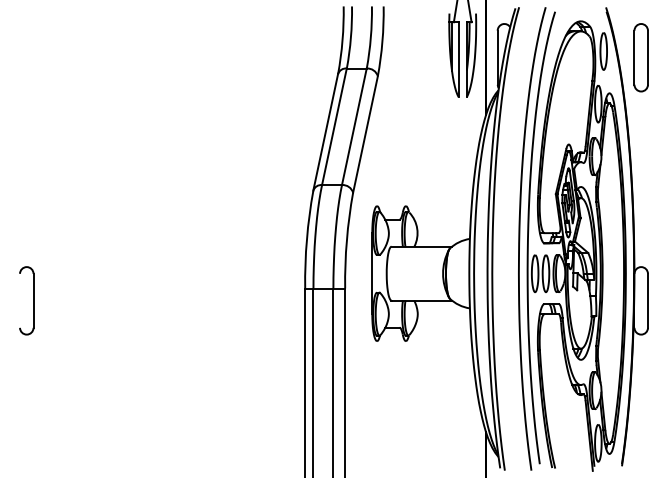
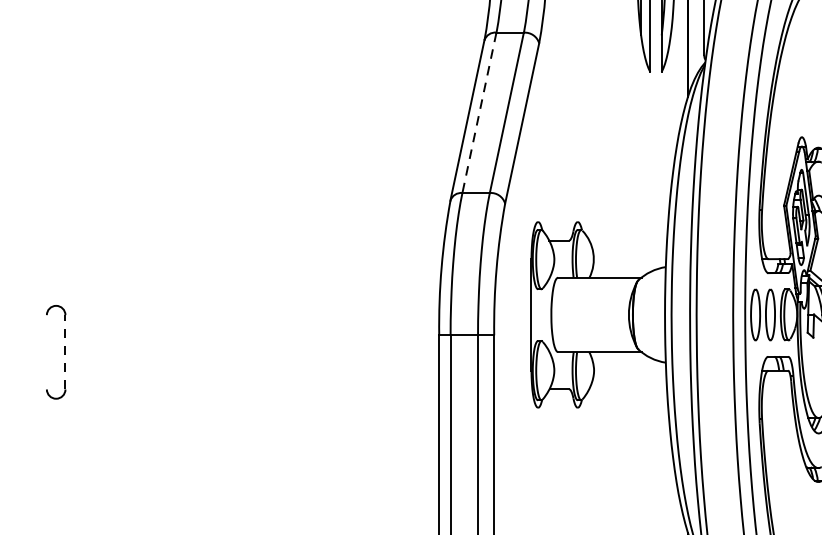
line: (334, 126) -> (479, 112), solid -> dashed
line: (33, 300) -> (65, 351), solid -> dashed

